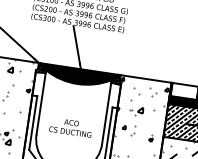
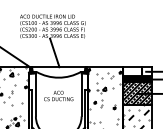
hatch: (78, 76) -> (58, 72), removed
text: (70, 126) -> (58, 95), moved

